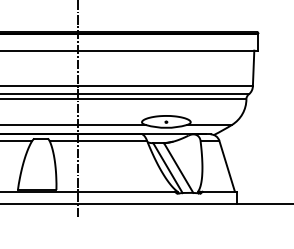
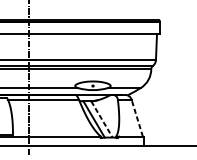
line: (227, 166) -> (137, 118), solid -> dashed
line: (178, 168) -> (101, 119), solid -> dashed

